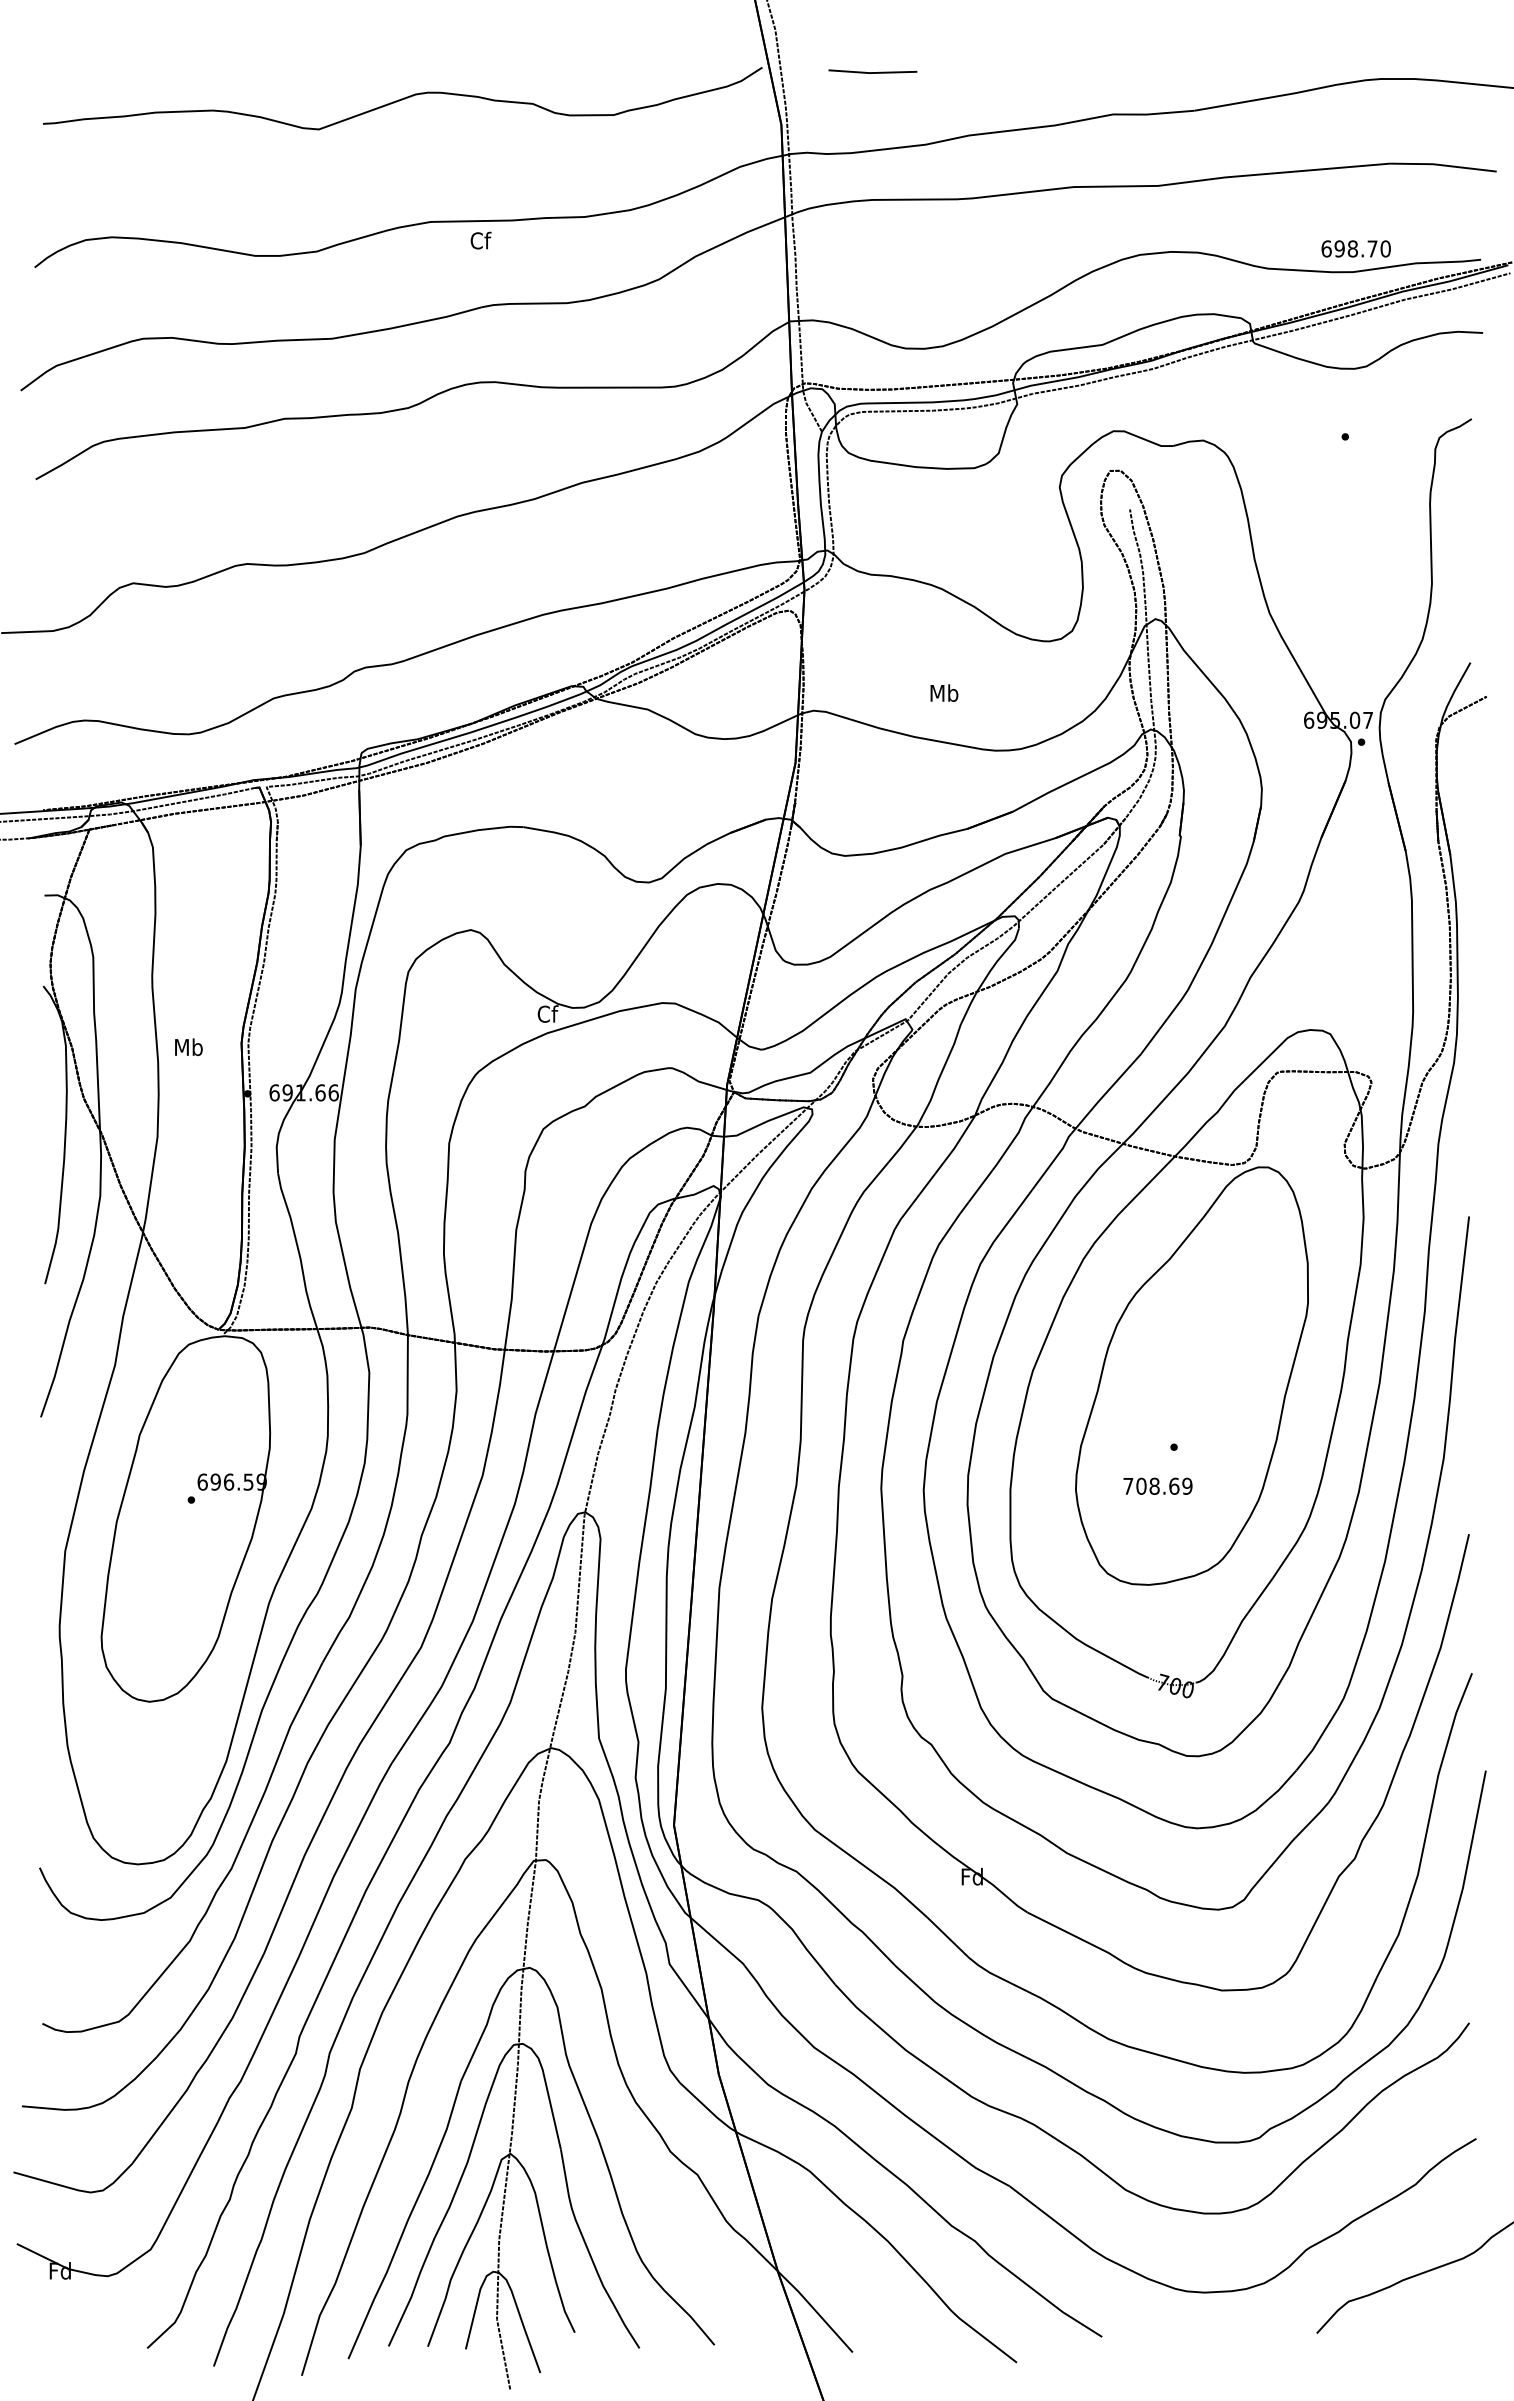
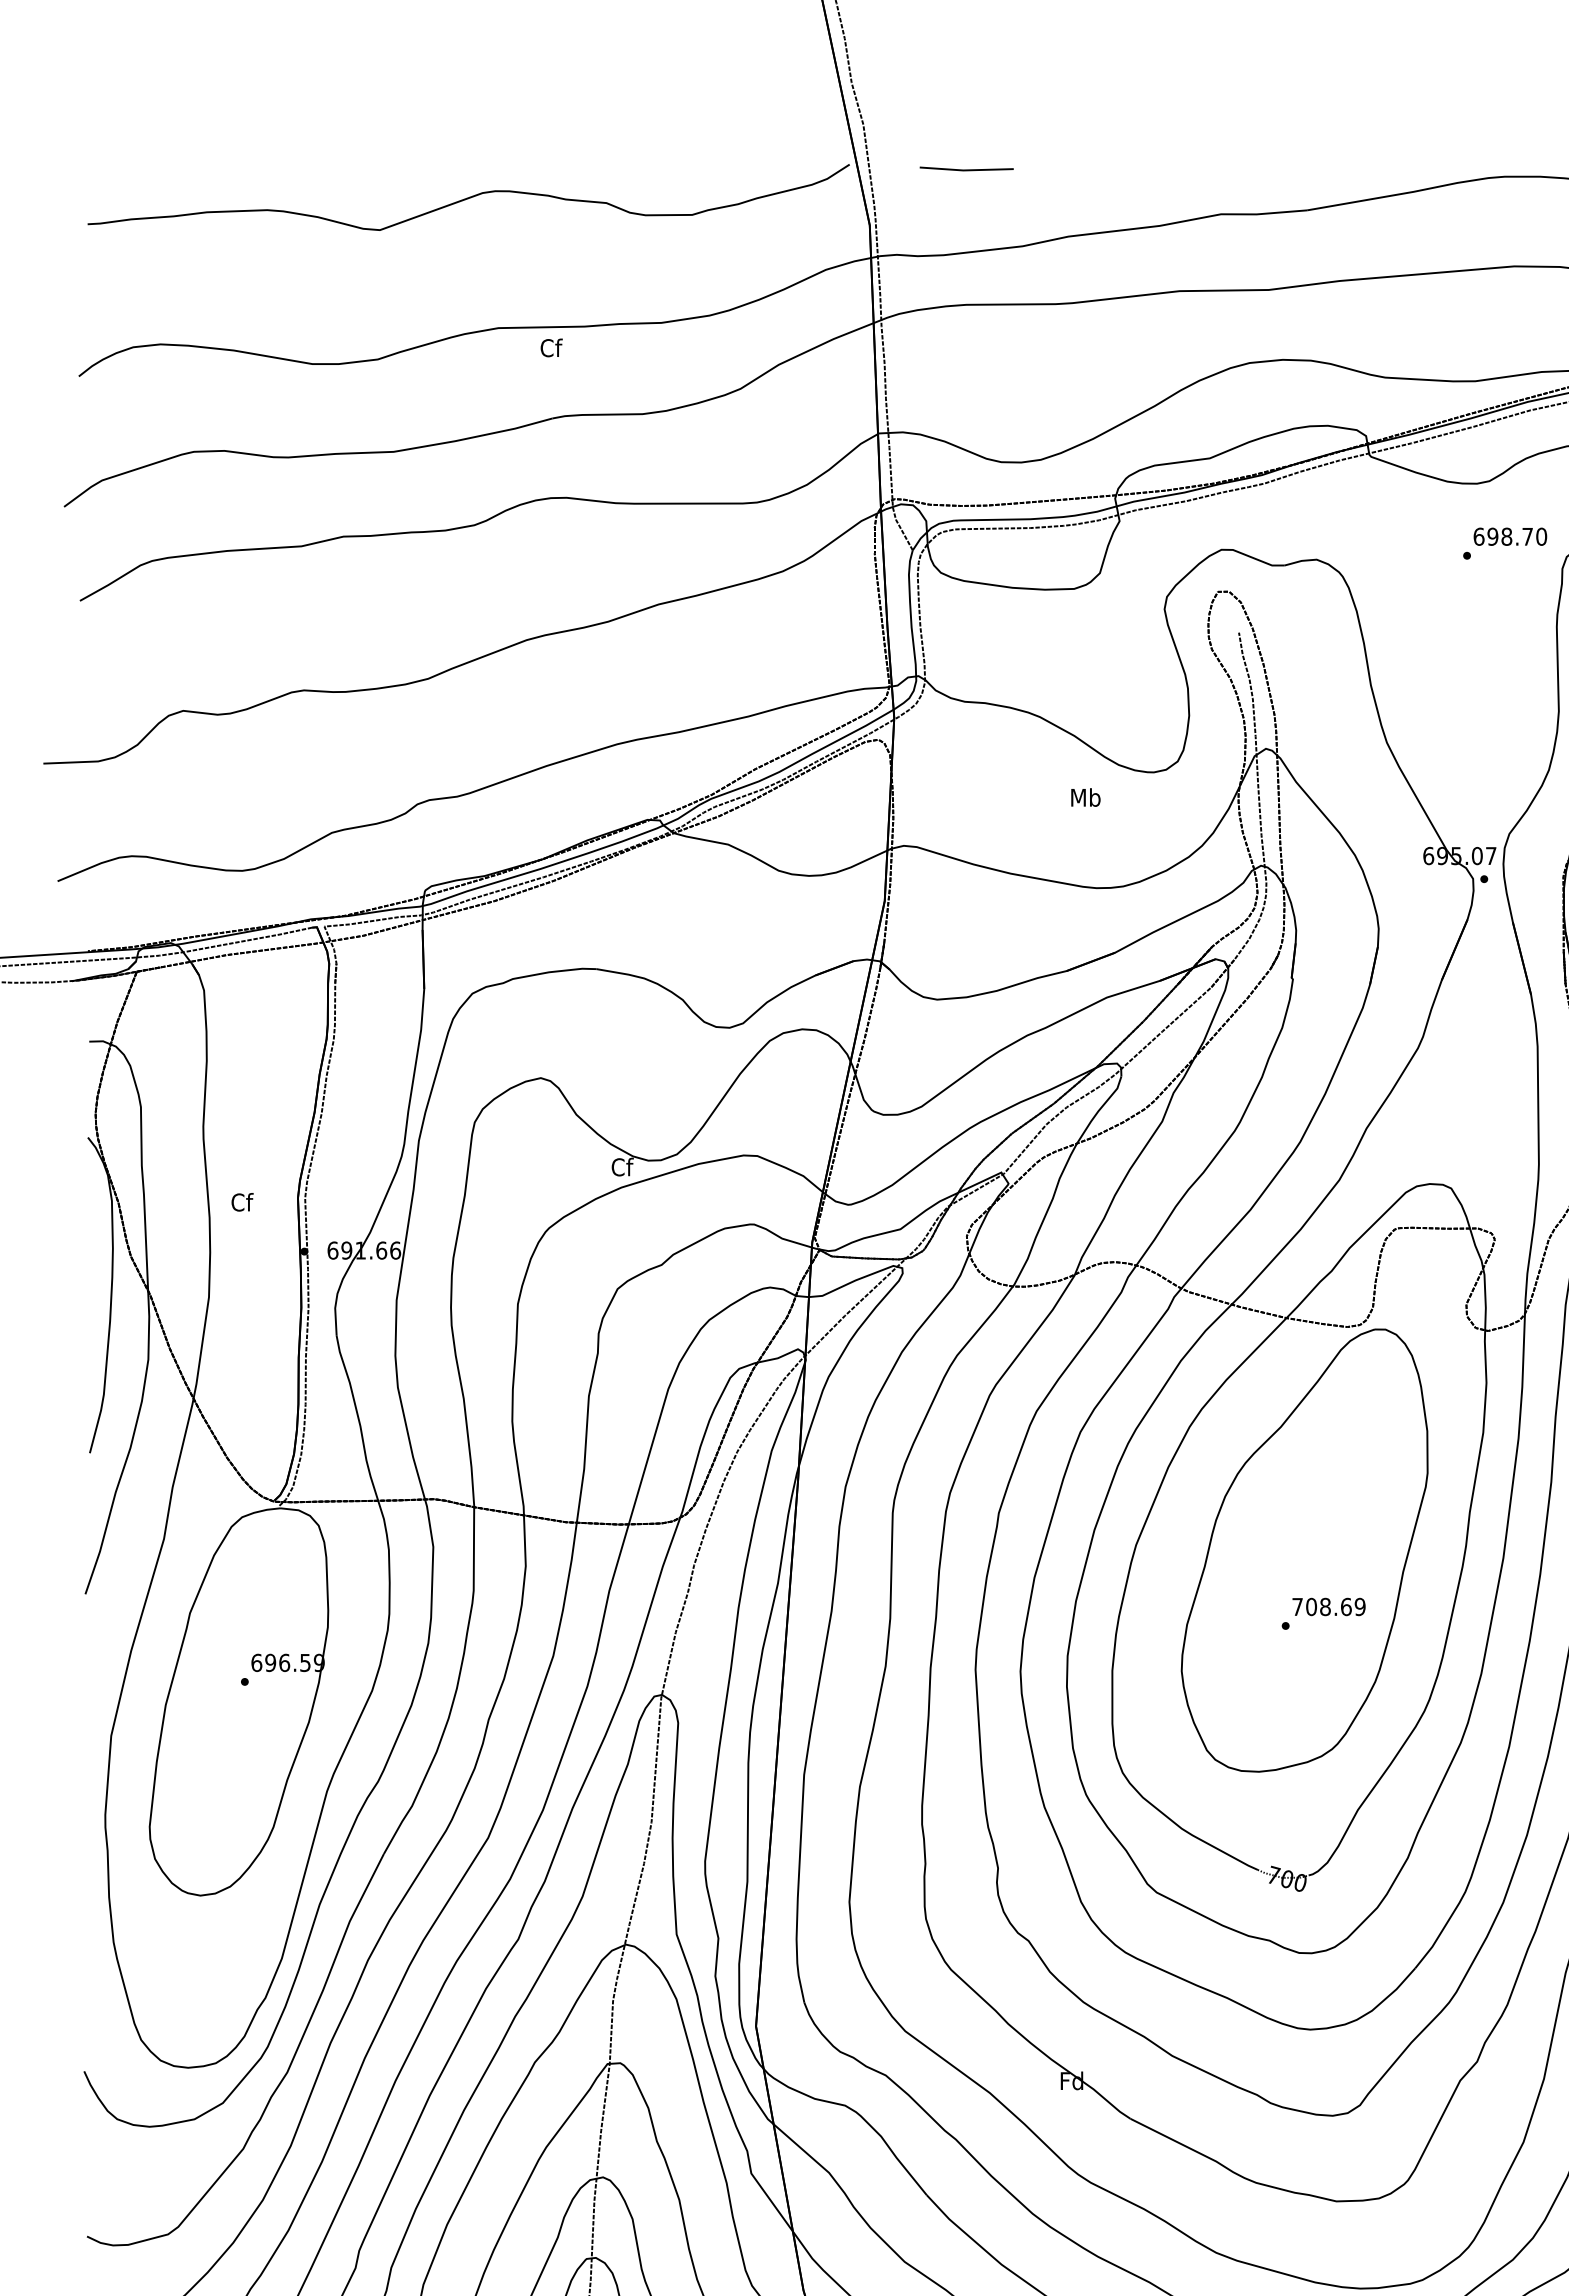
text: (1355, 248) -> (1509, 536), moved
text: (944, 692) -> (1085, 796), moved
text: (188, 1047) -> (241, 1202), Mb -> Cf
text: (1157, 1485) -> (1328, 1606), moved

